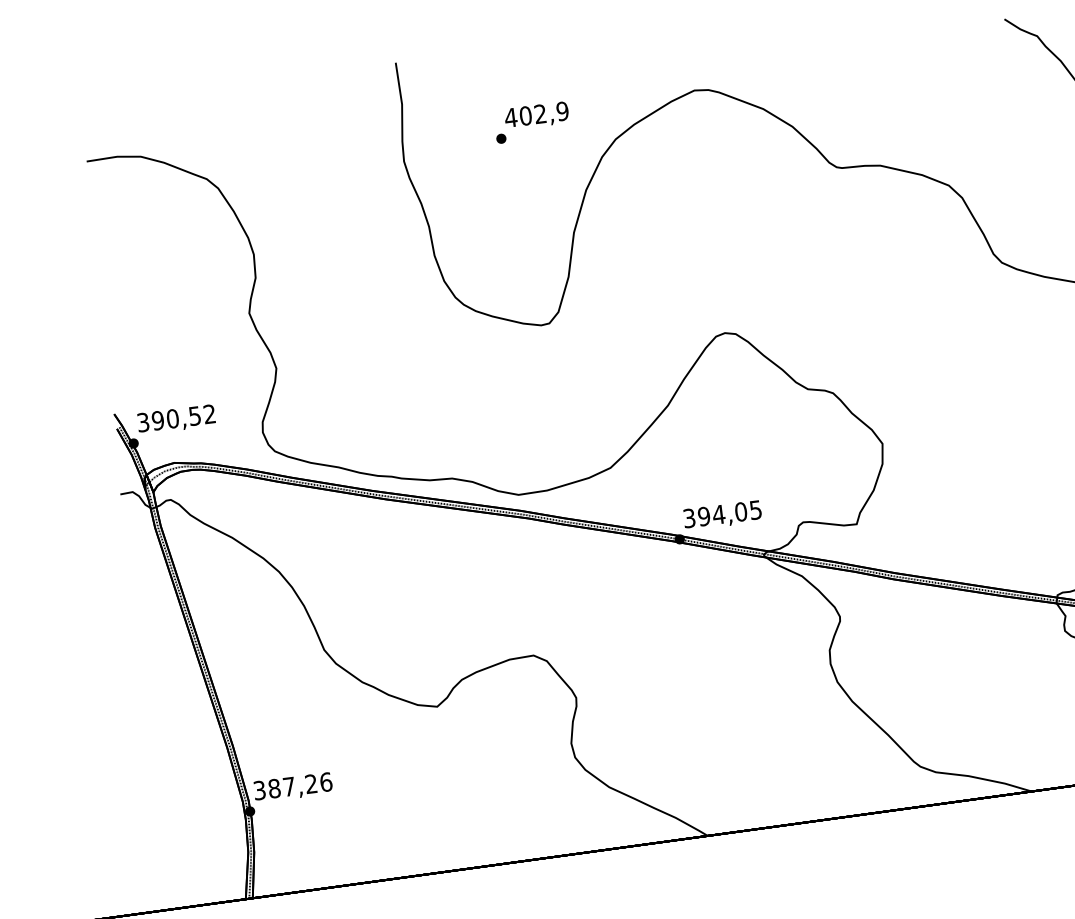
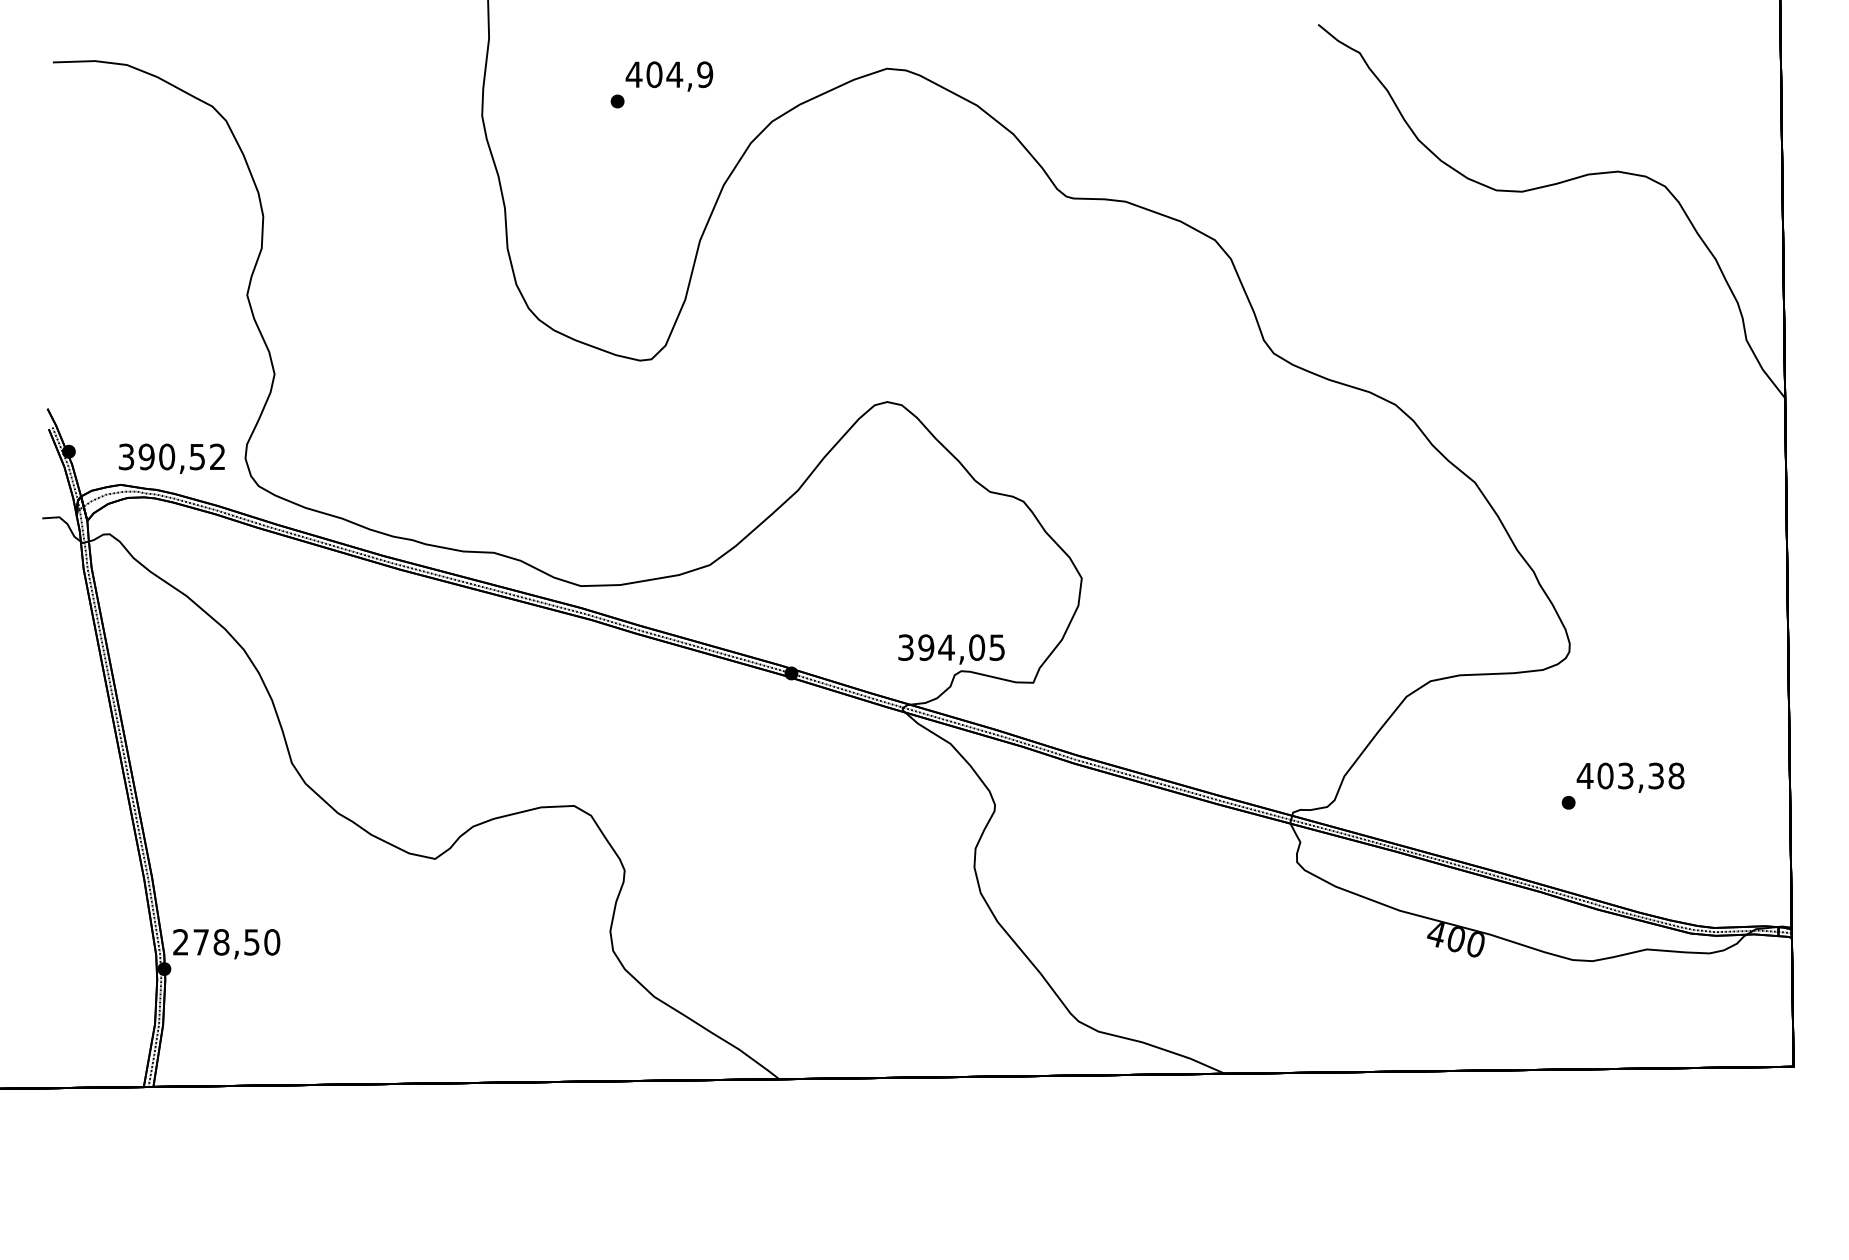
text: (540, 113) -> (674, 74), 402,9 -> 404,9
text: (176, 419) -> (171, 458), moved
text: (722, 515) -> (951, 649), moved
text: (292, 786) -> (226, 942), 387,26 -> 278,50

